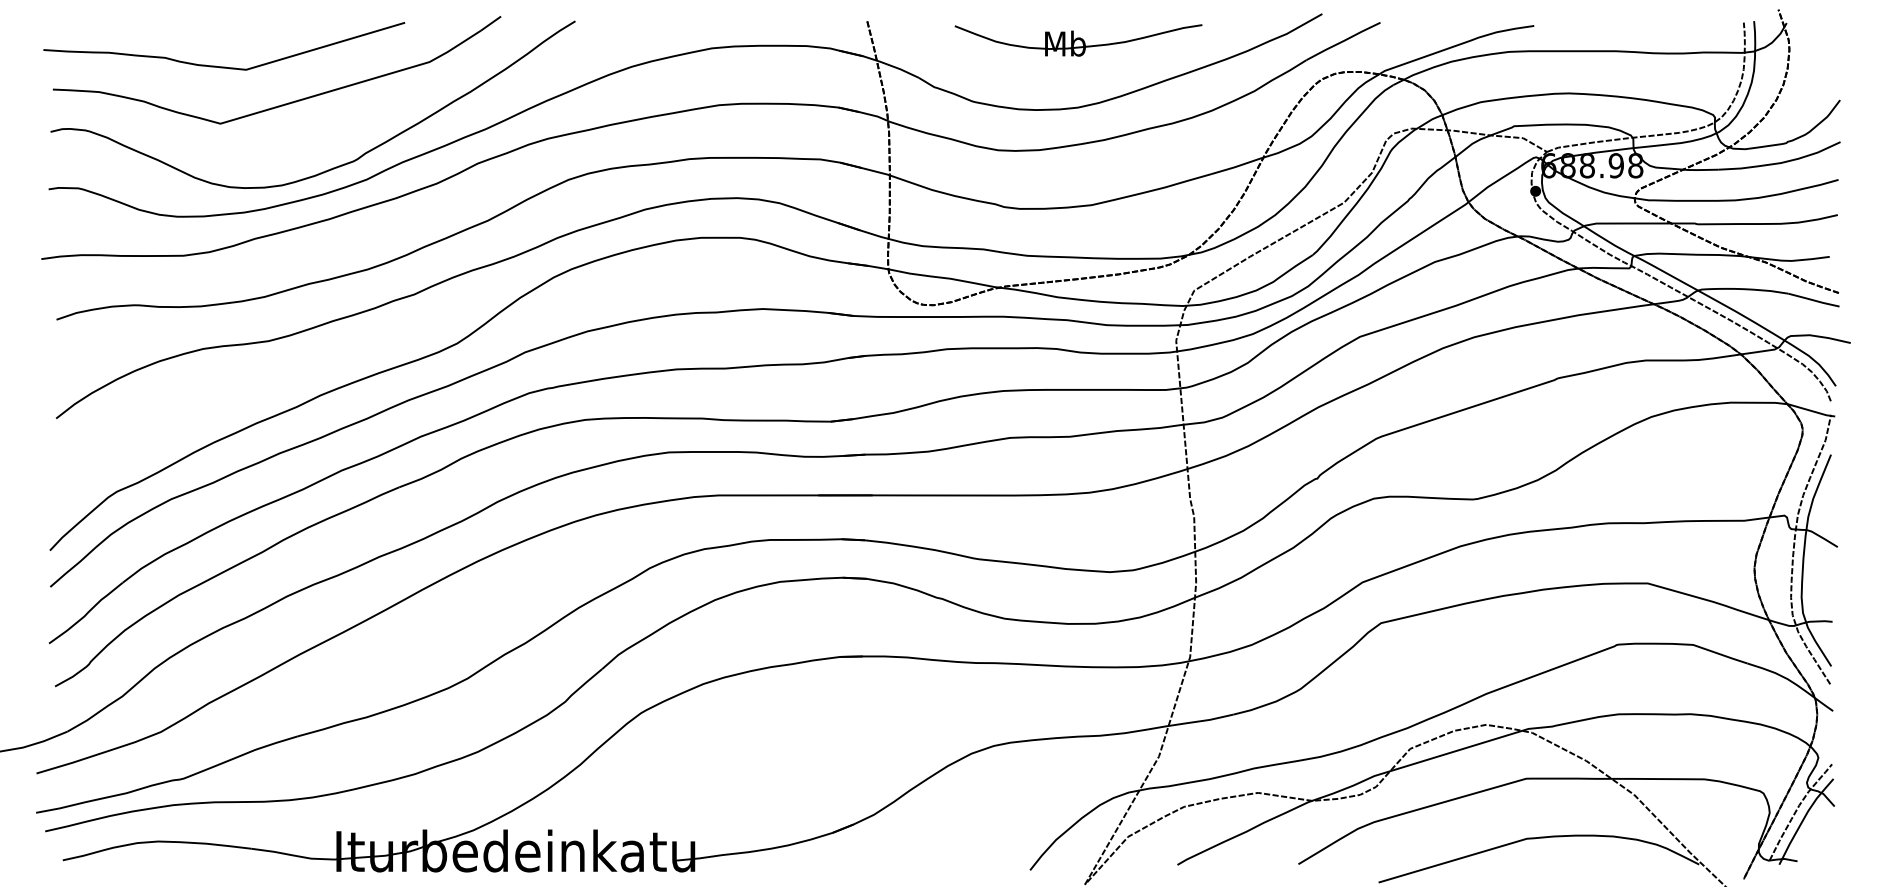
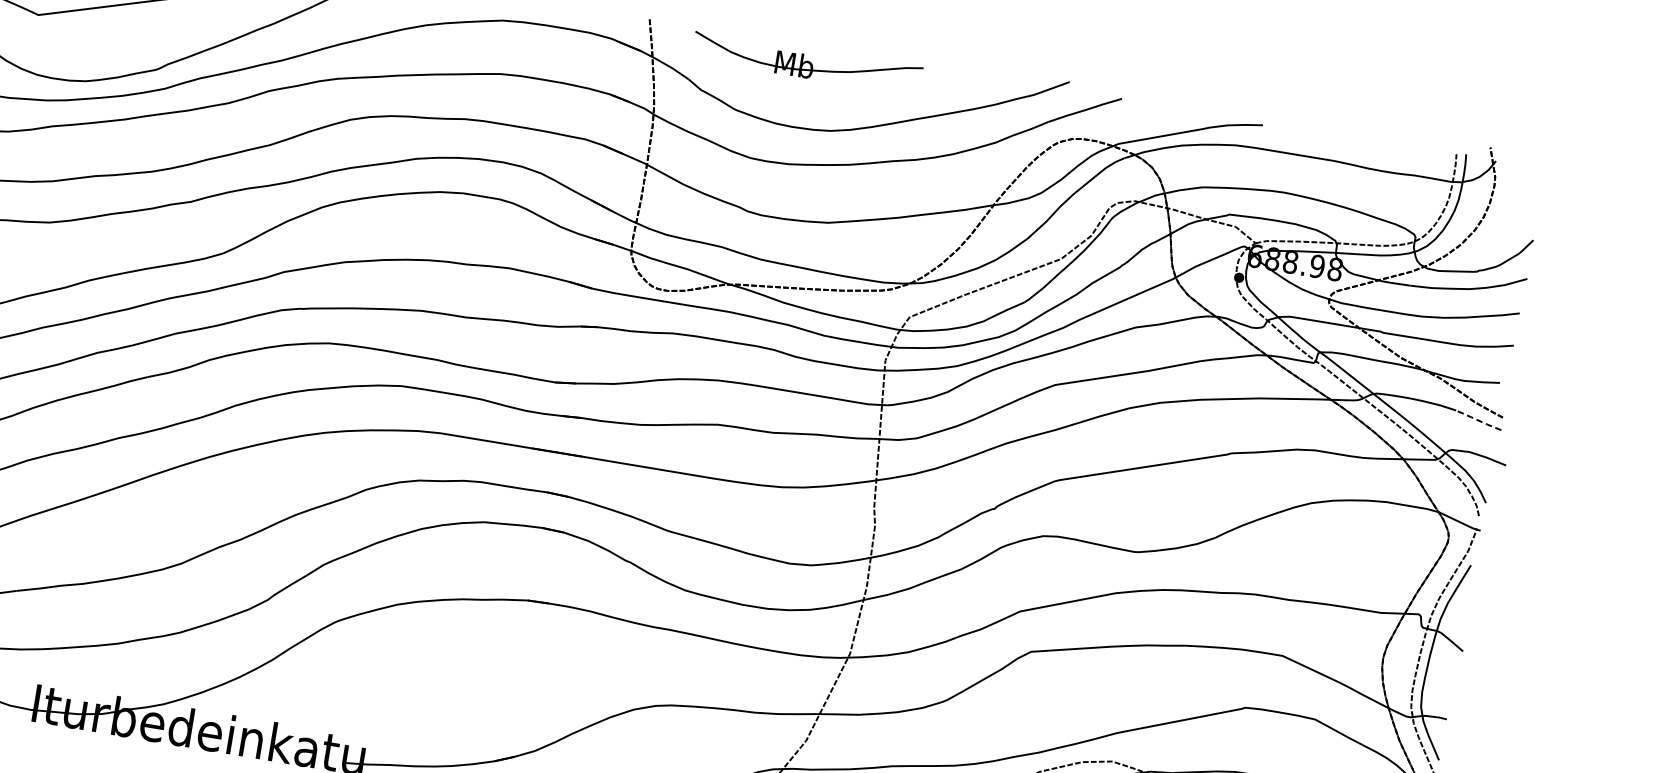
part: (1078, 40) -> (807, 63), moved
line: (1813, 300) -> (1478, 420), solid -> dashed

